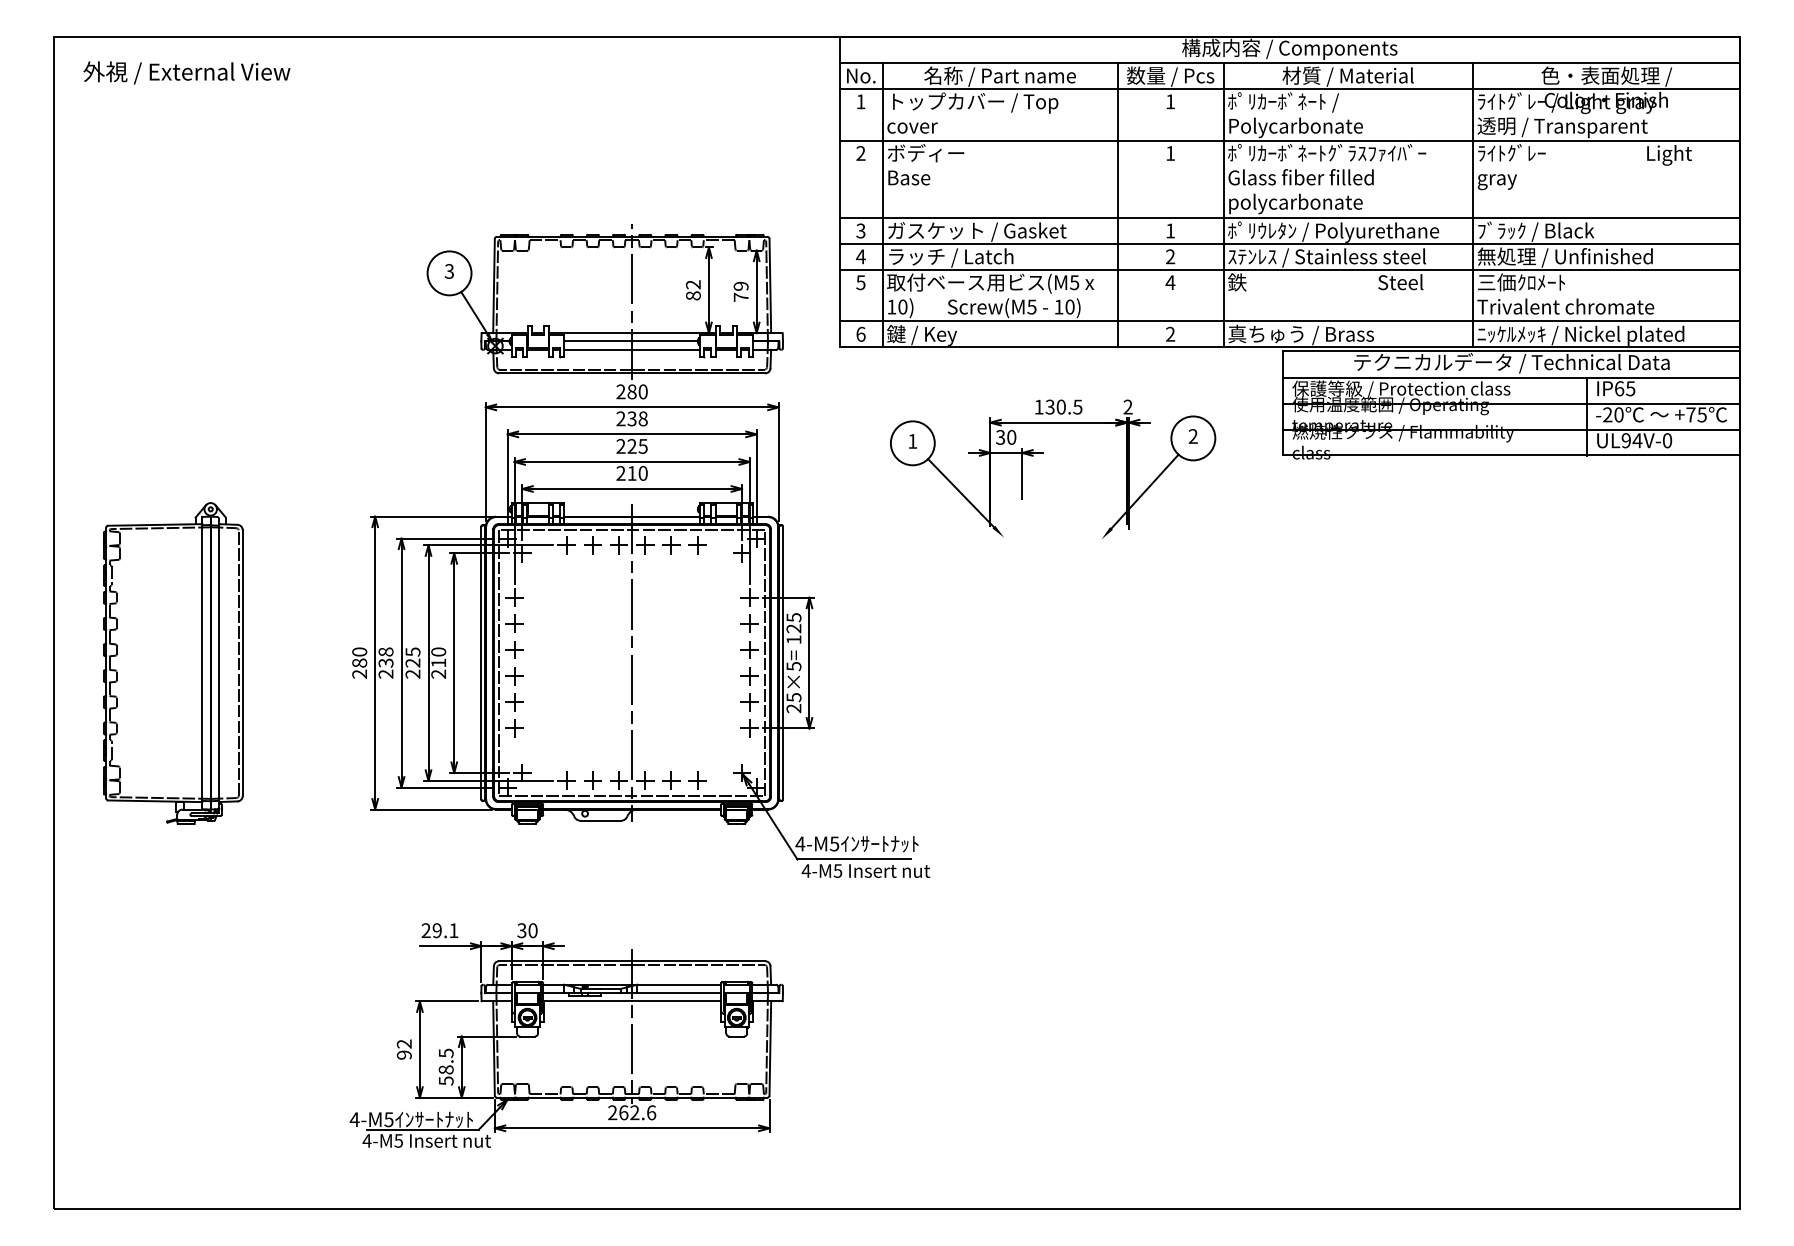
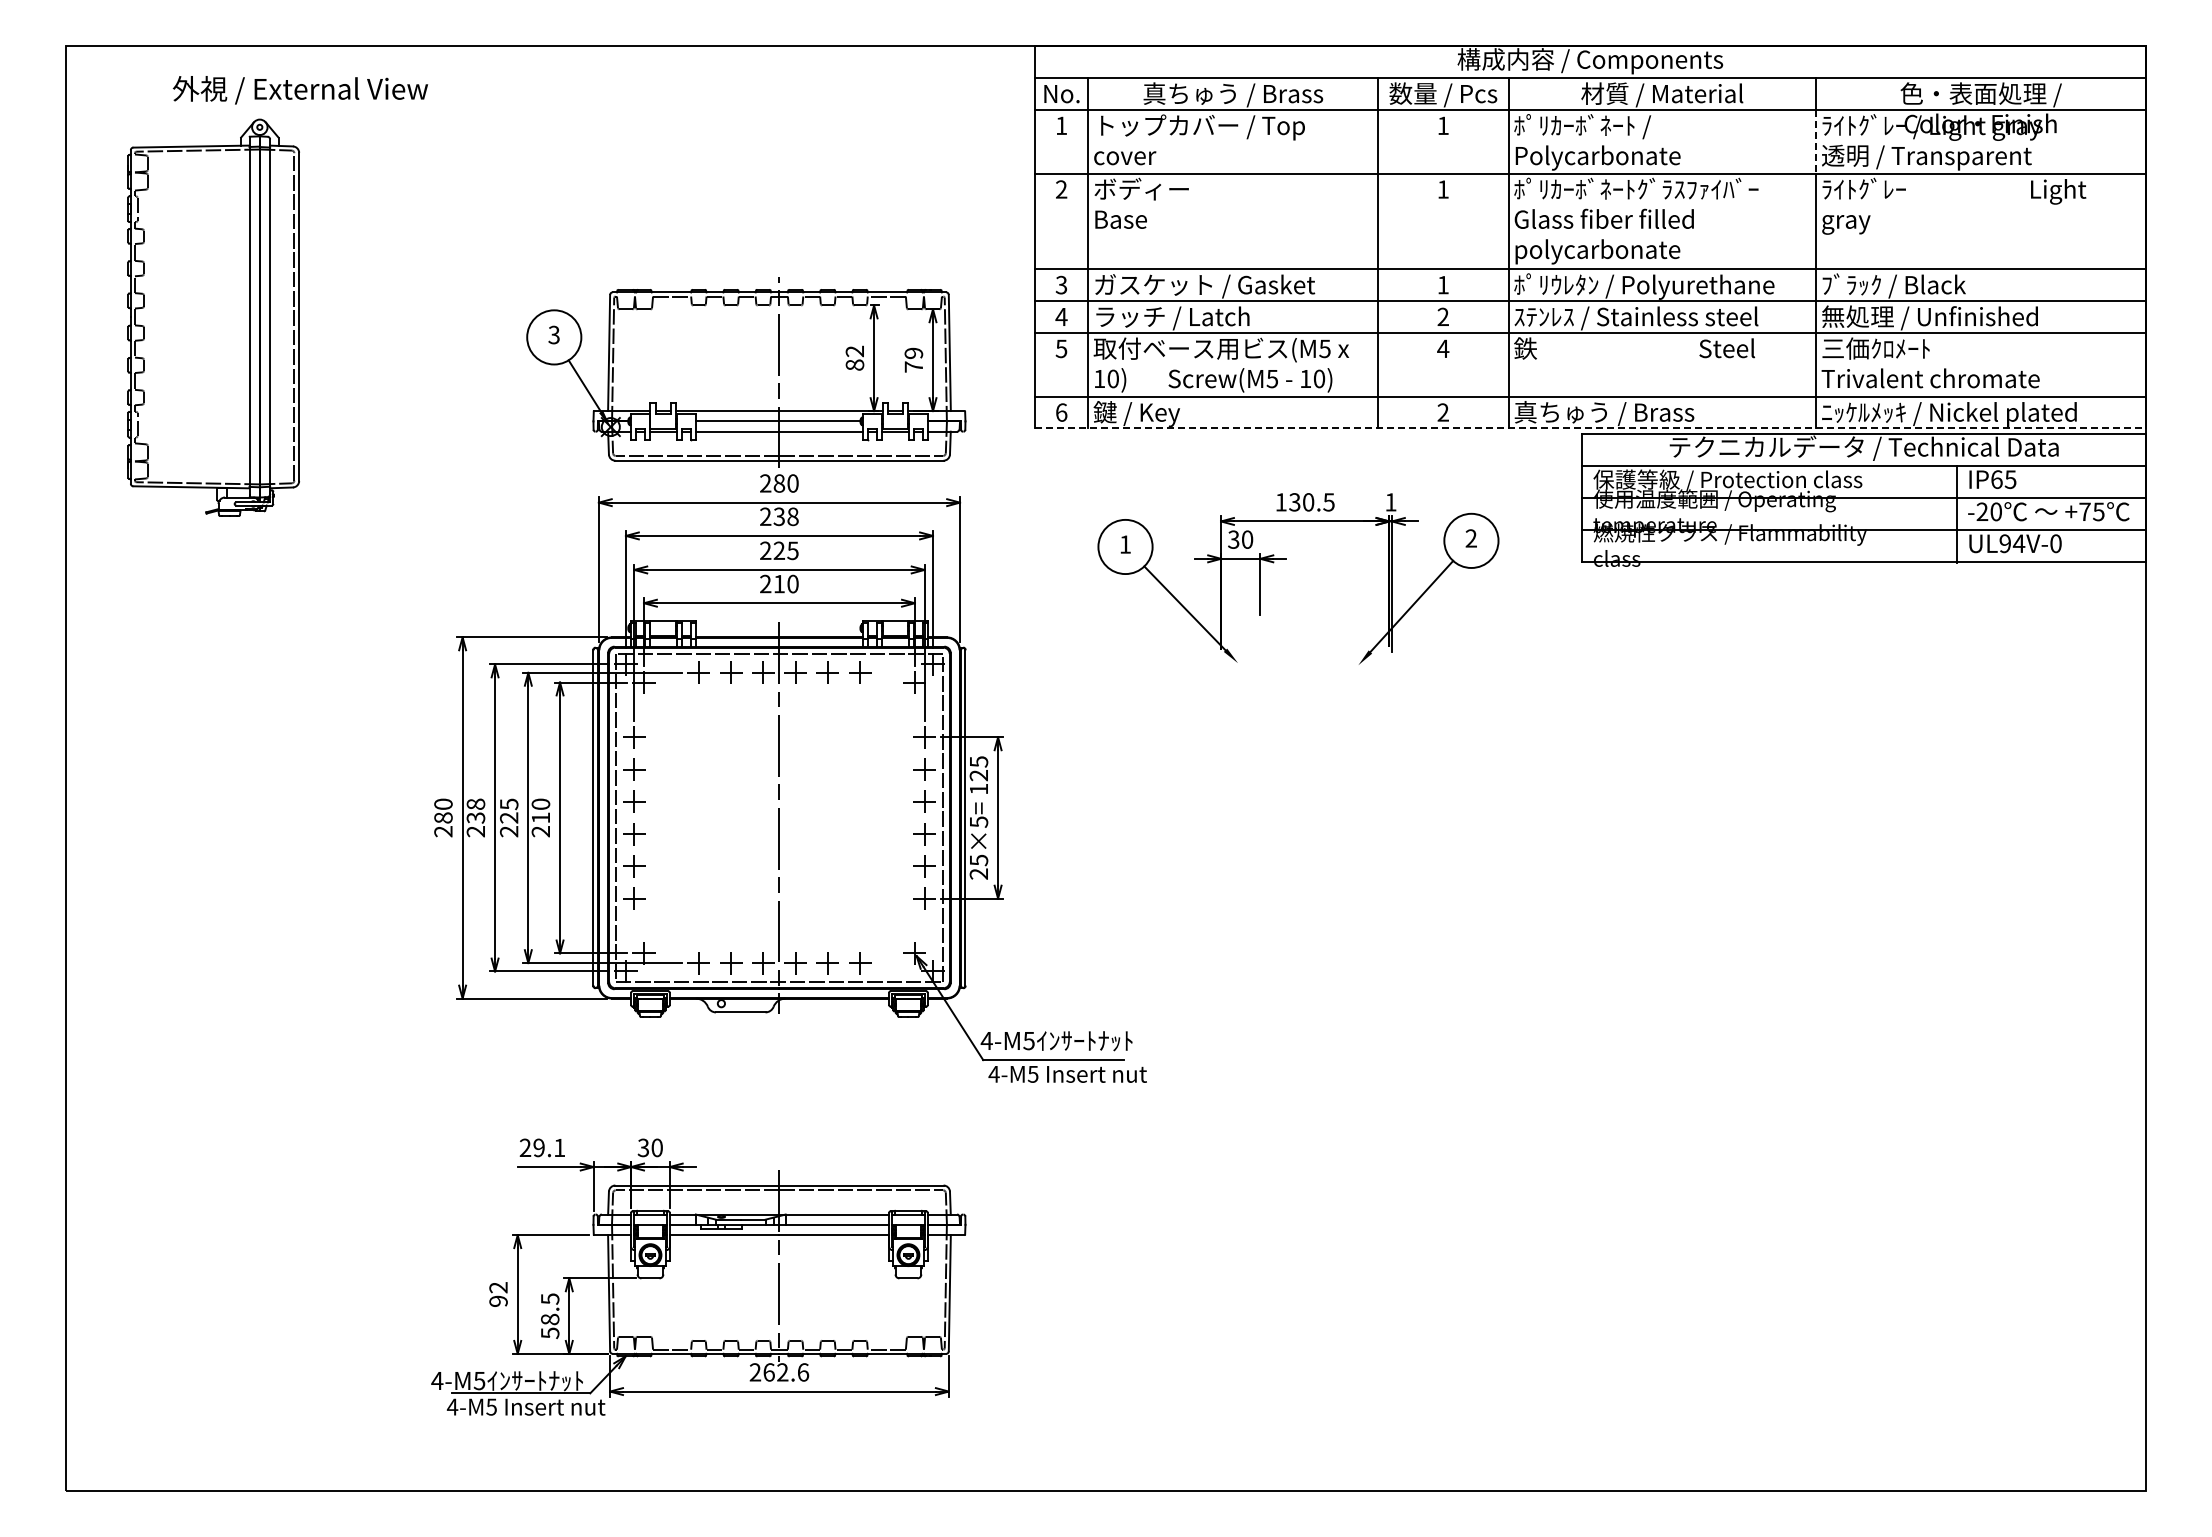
text: (186, 73) -> (300, 90), moved
text: (999, 76) -> (1232, 94), 名称 / Part name -> 真ちゅう / Brass
line: (1473, 114) -> (1816, 141), solid -> dashed
line: (1289, 347) -> (1590, 428), solid -> dashed
text: (1127, 407) -> (1390, 502), 2 -> 1
part: (173, 663) -> (213, 317), moved

